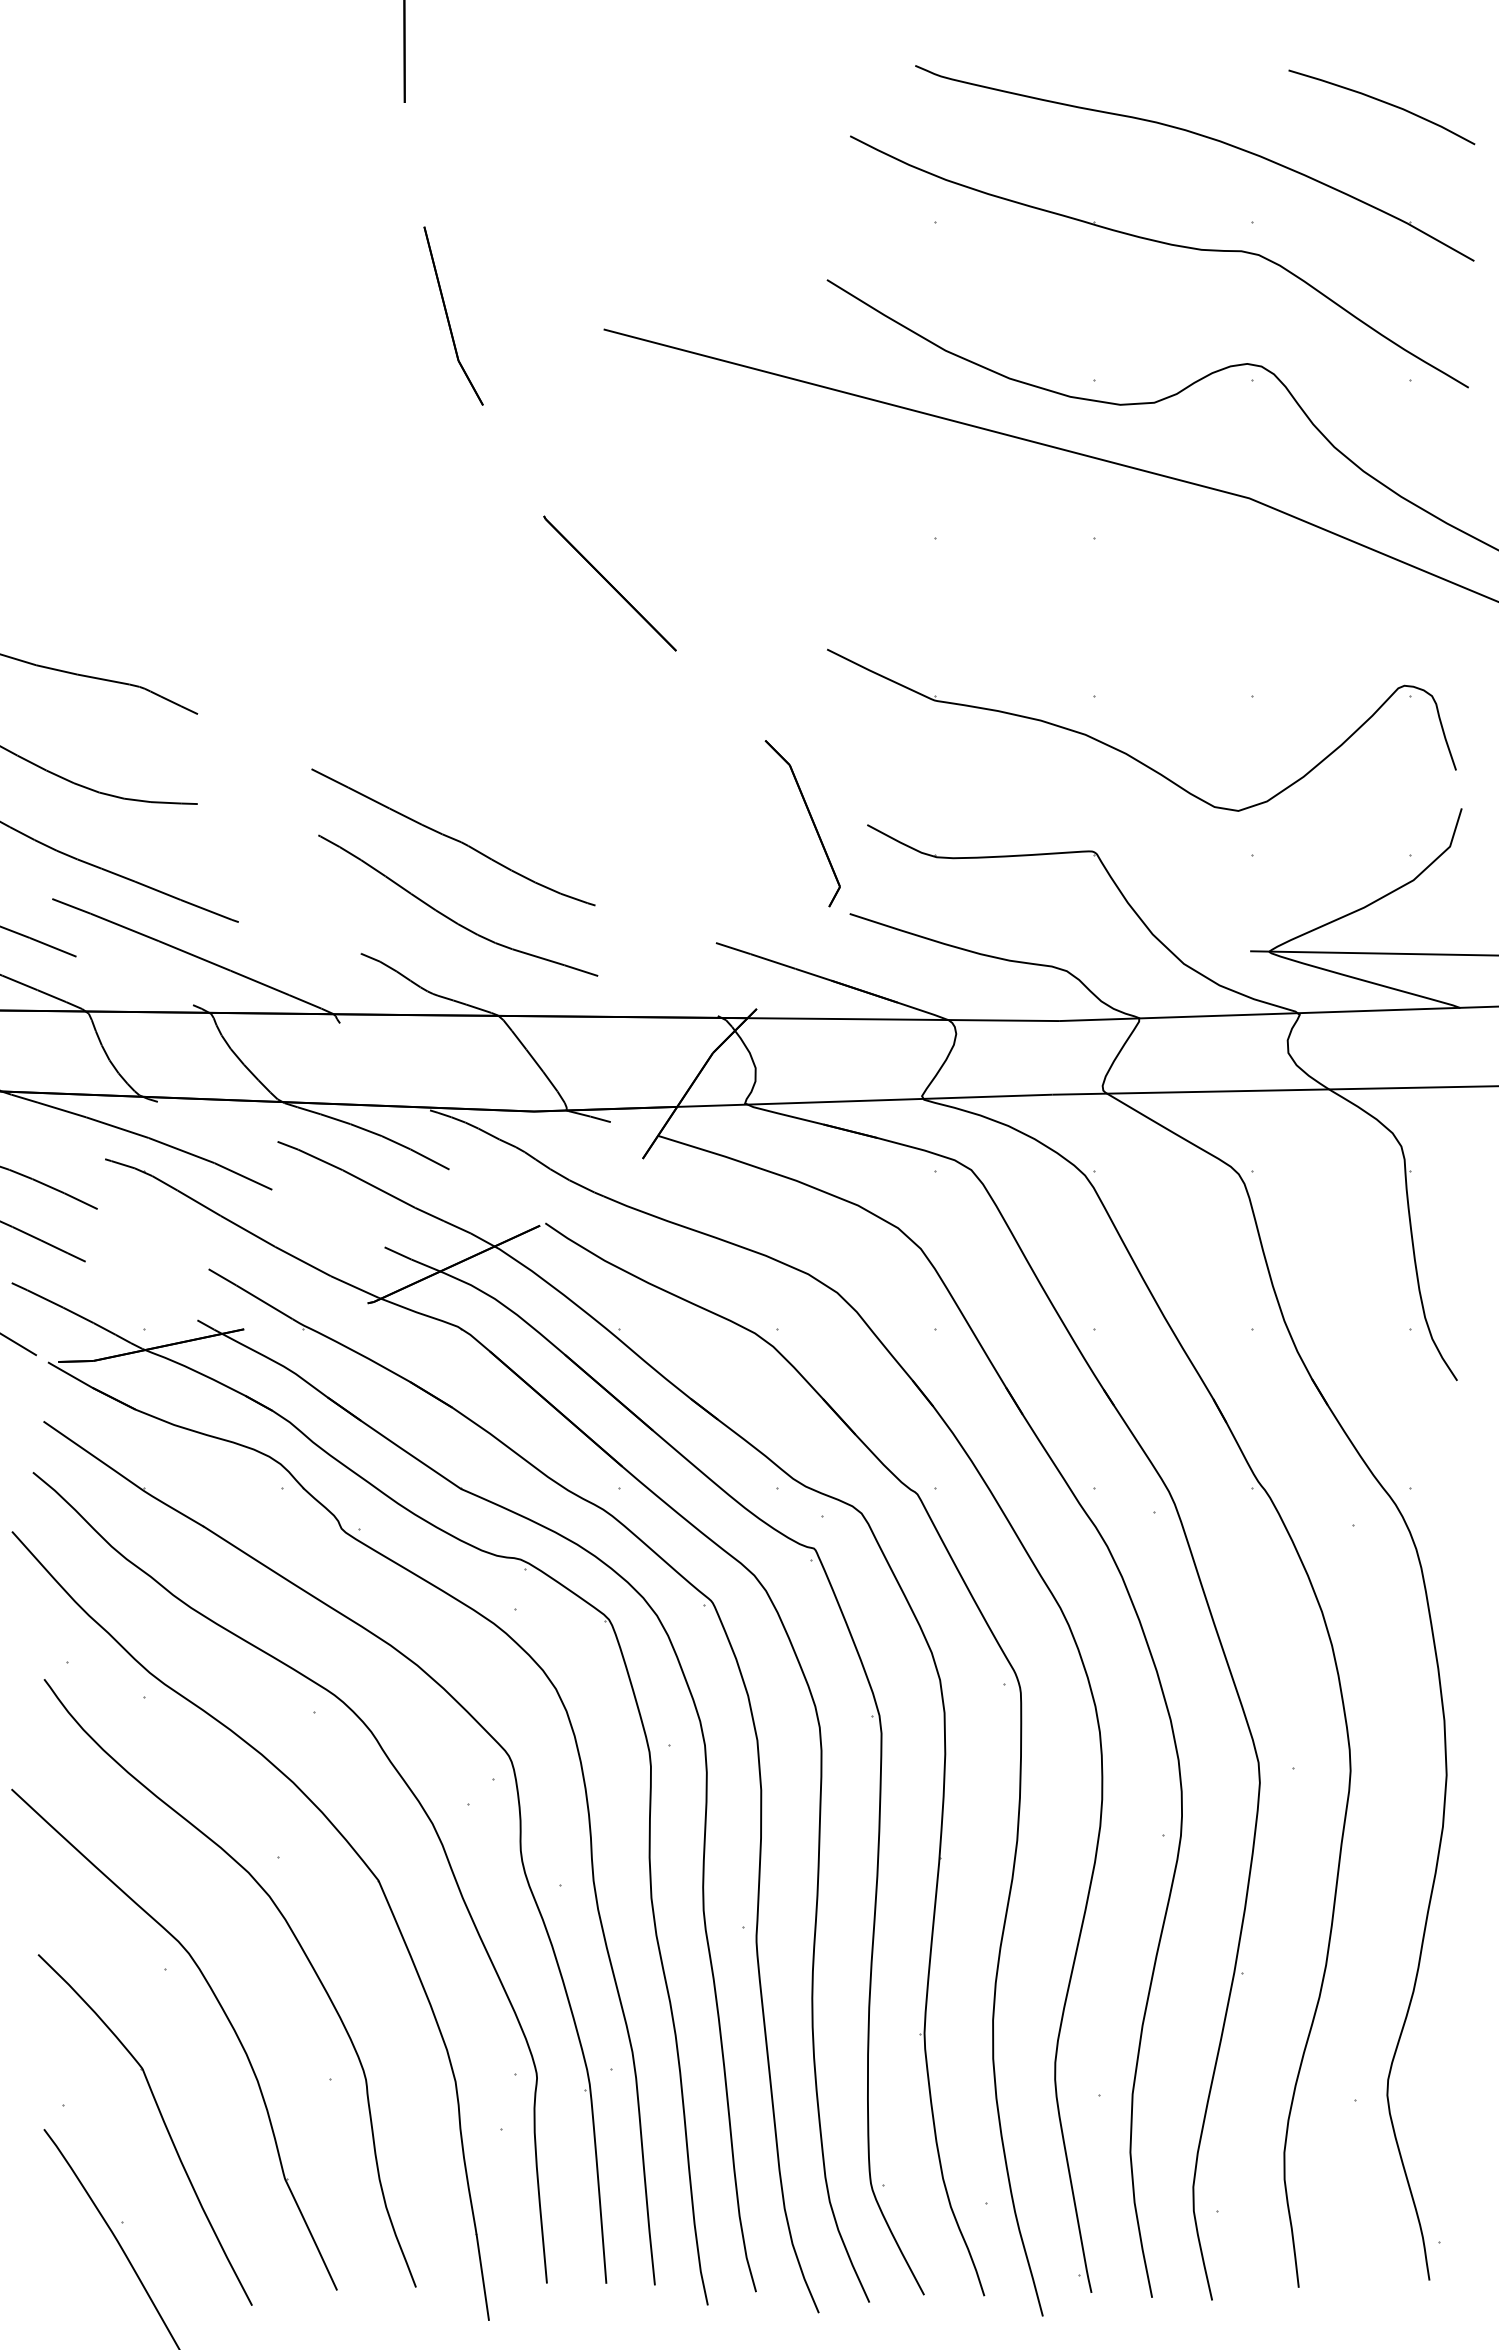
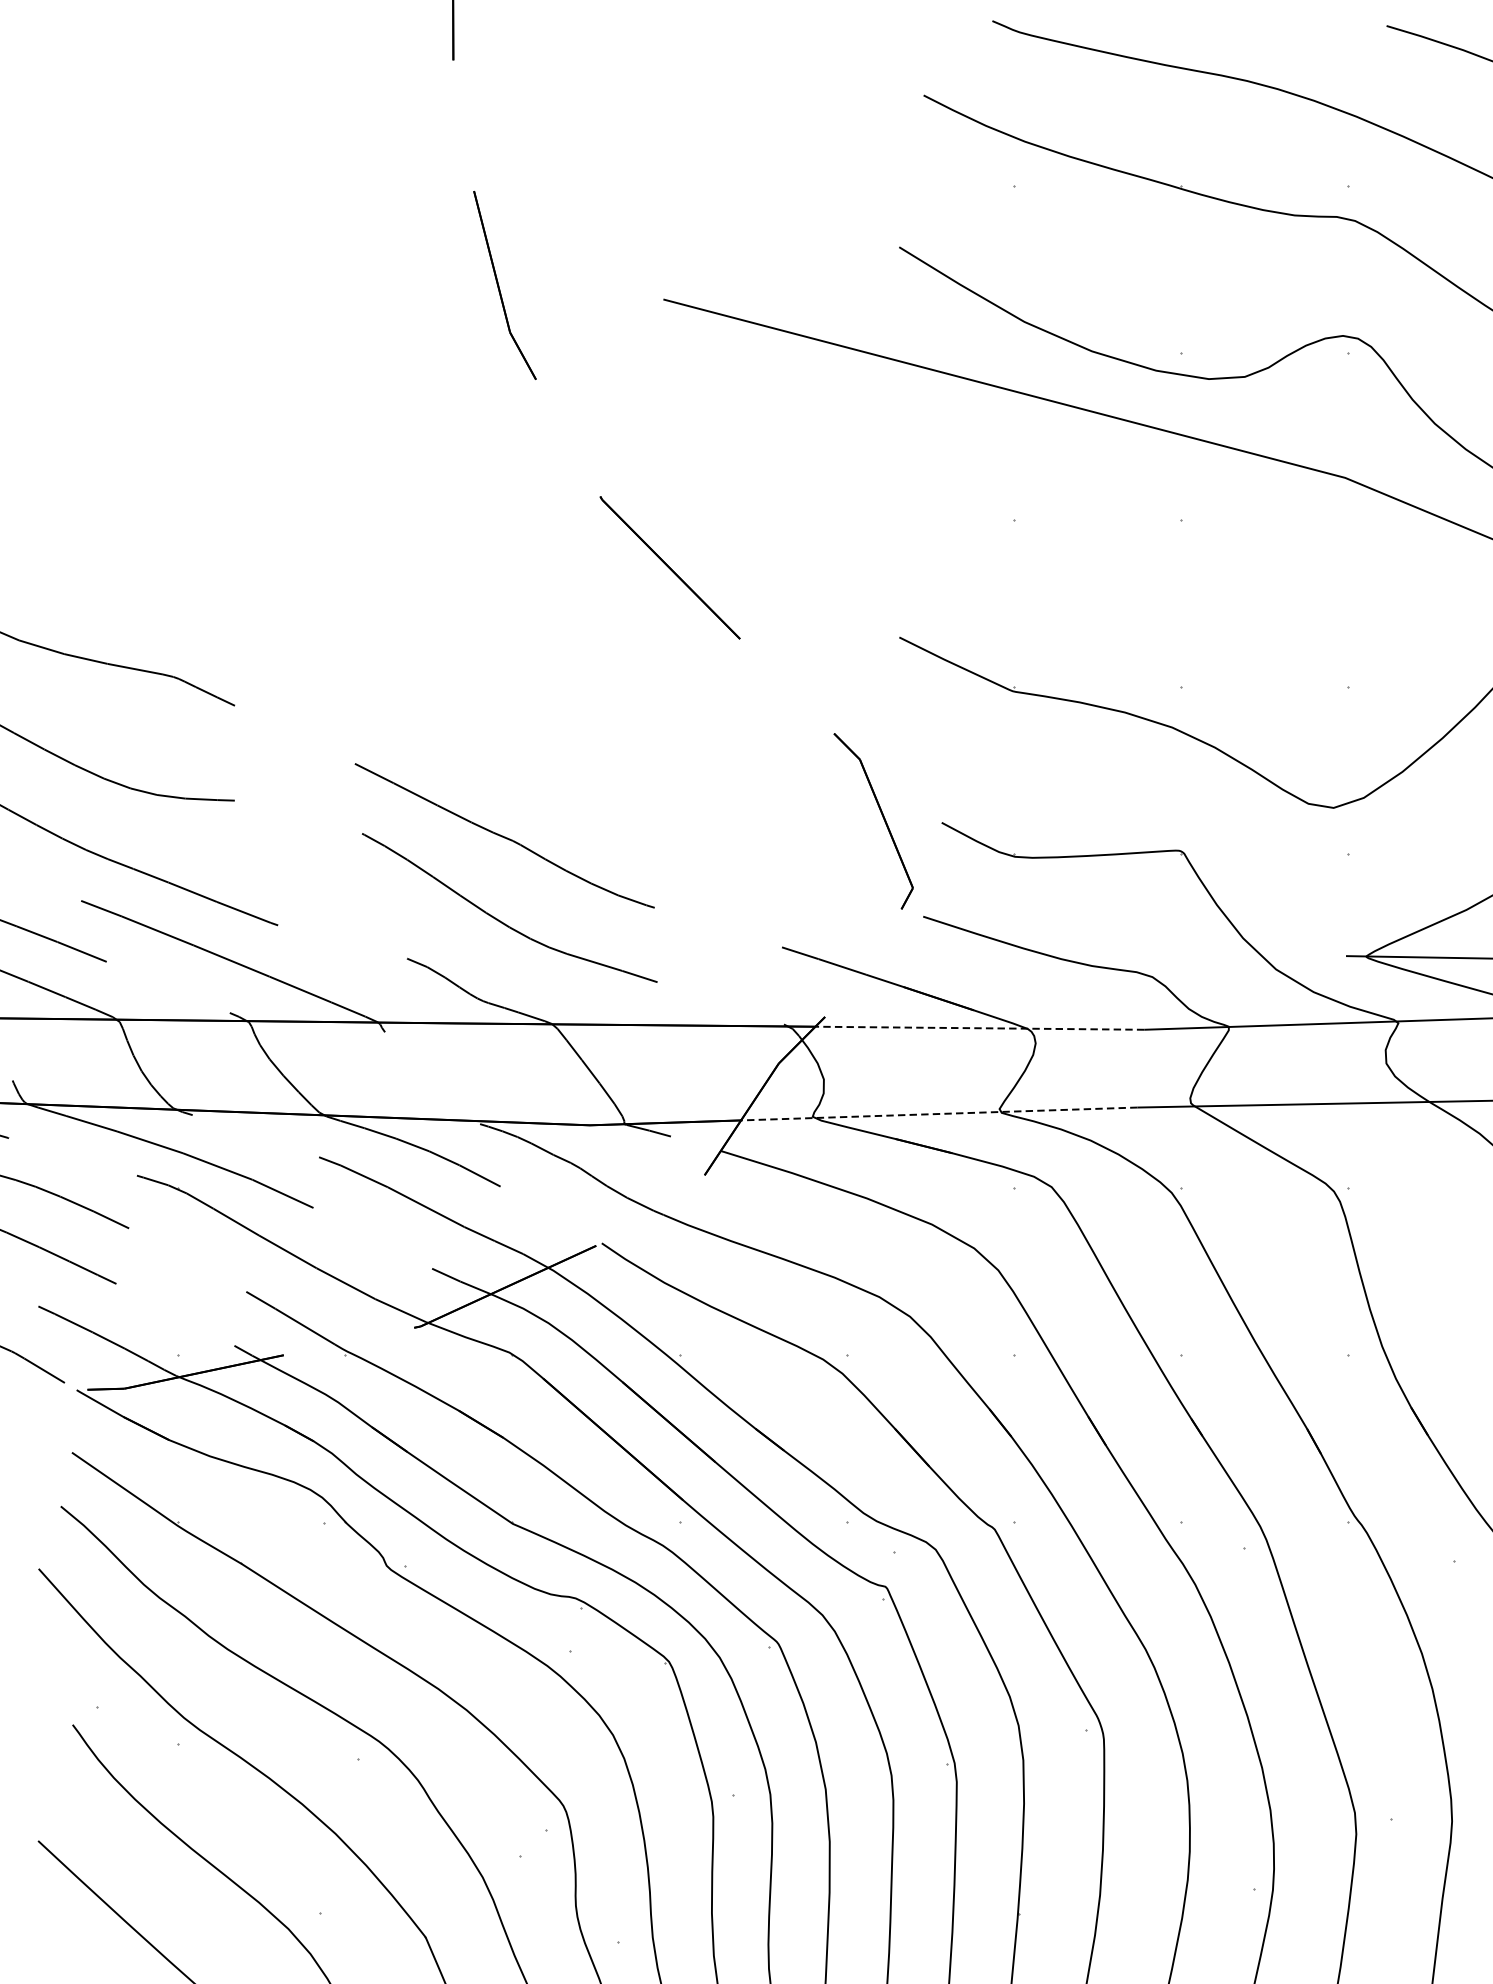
line: (903, 1019) -> (979, 1028), solid -> dashed
line: (864, 1100) -> (938, 1113), solid -> dashed

